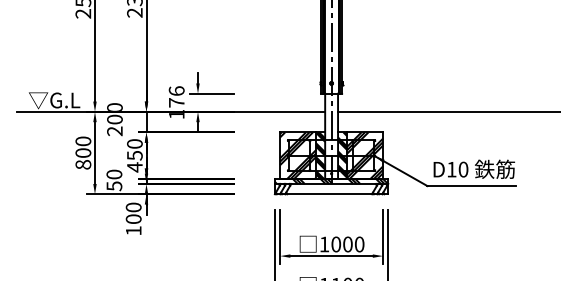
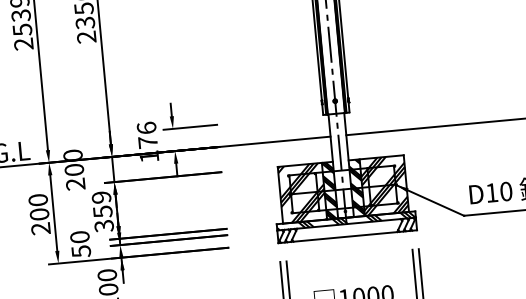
text: (134, 155) -> (102, 211), 450 -> 359
text: (83, 164) -> (41, 228), 800 -> 200

